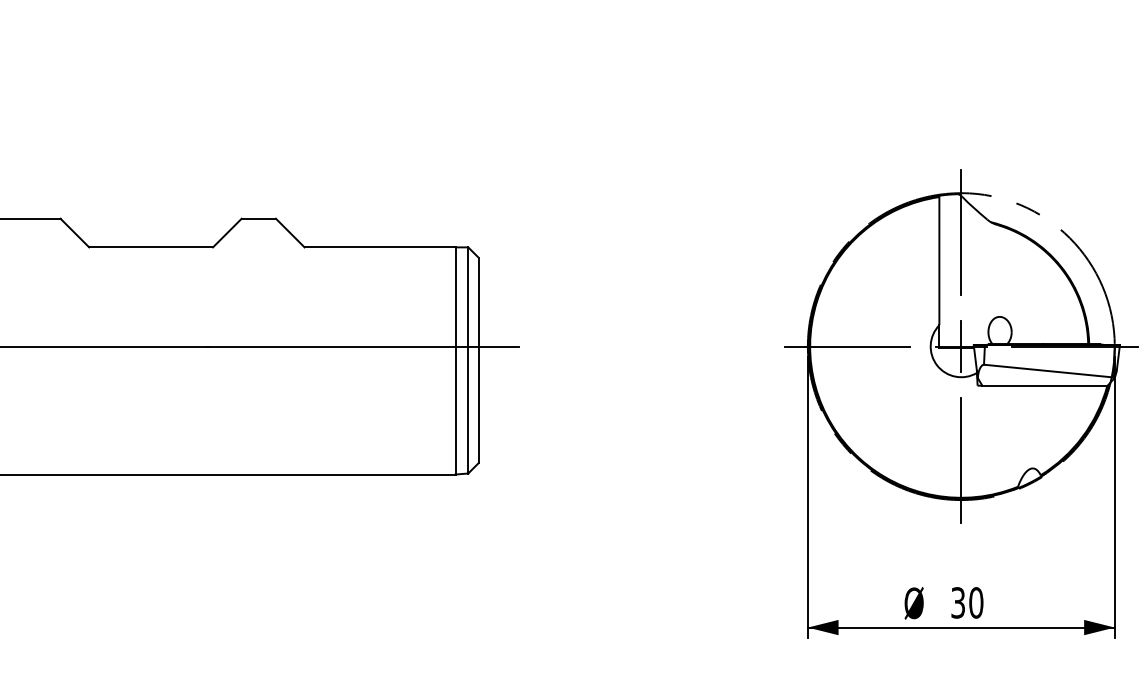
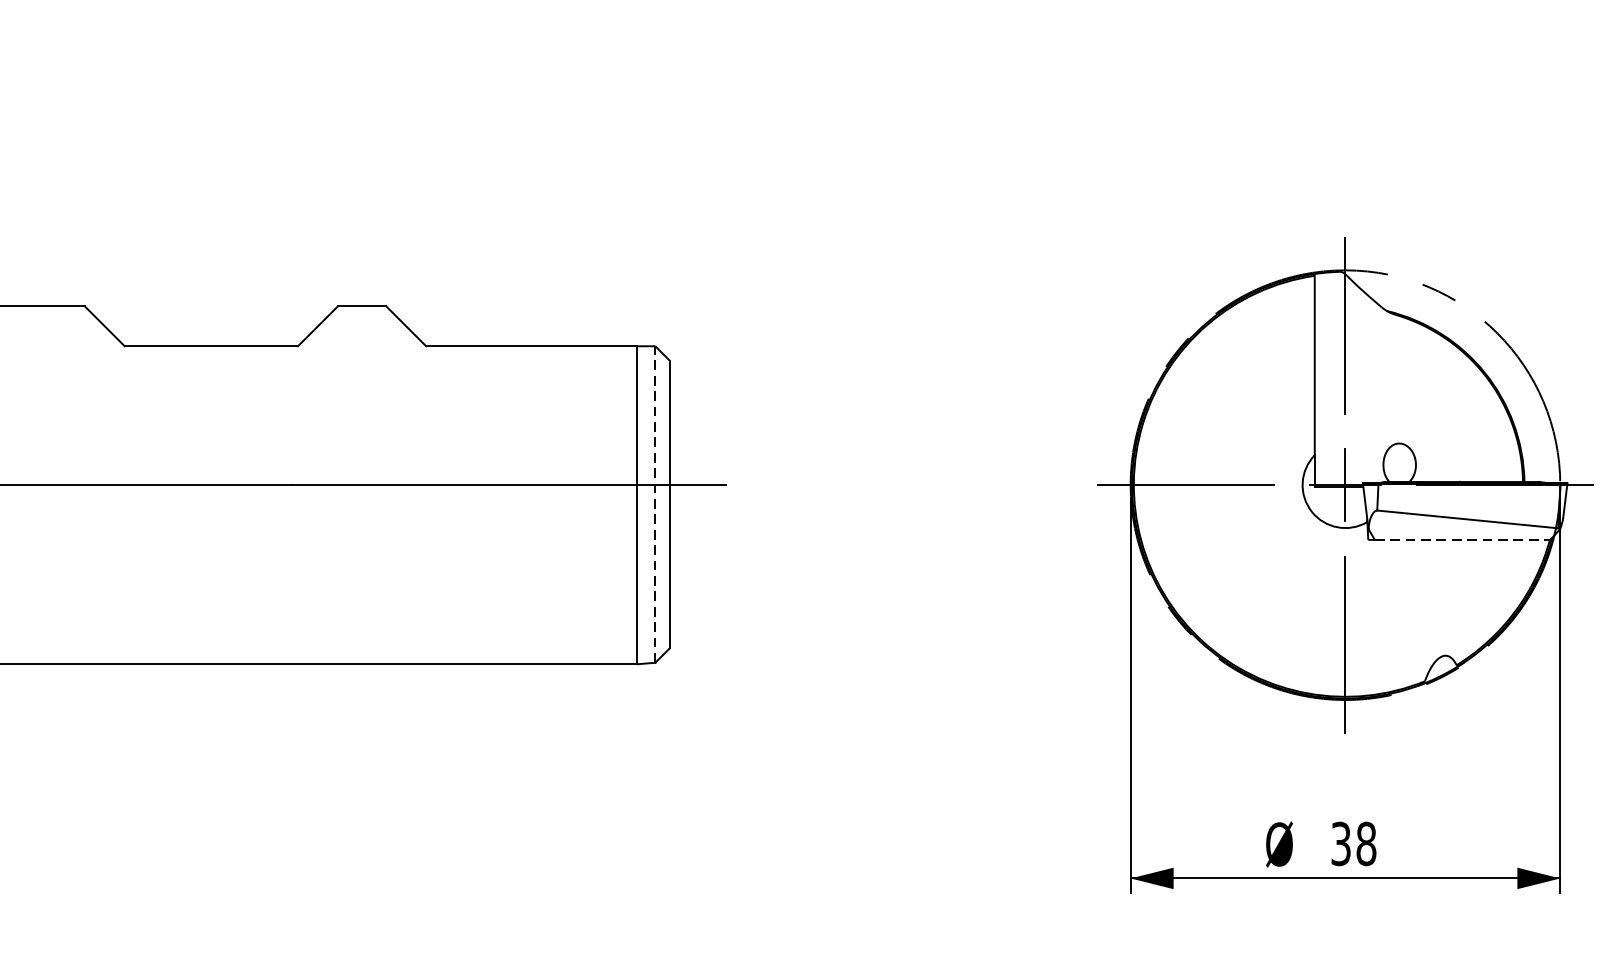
line: (468, 359) -> (655, 503), solid -> dashed
line: (1044, 385) -> (1461, 539), solid -> dashed
text: (976, 602) -> (1366, 843), 30 -> 38

